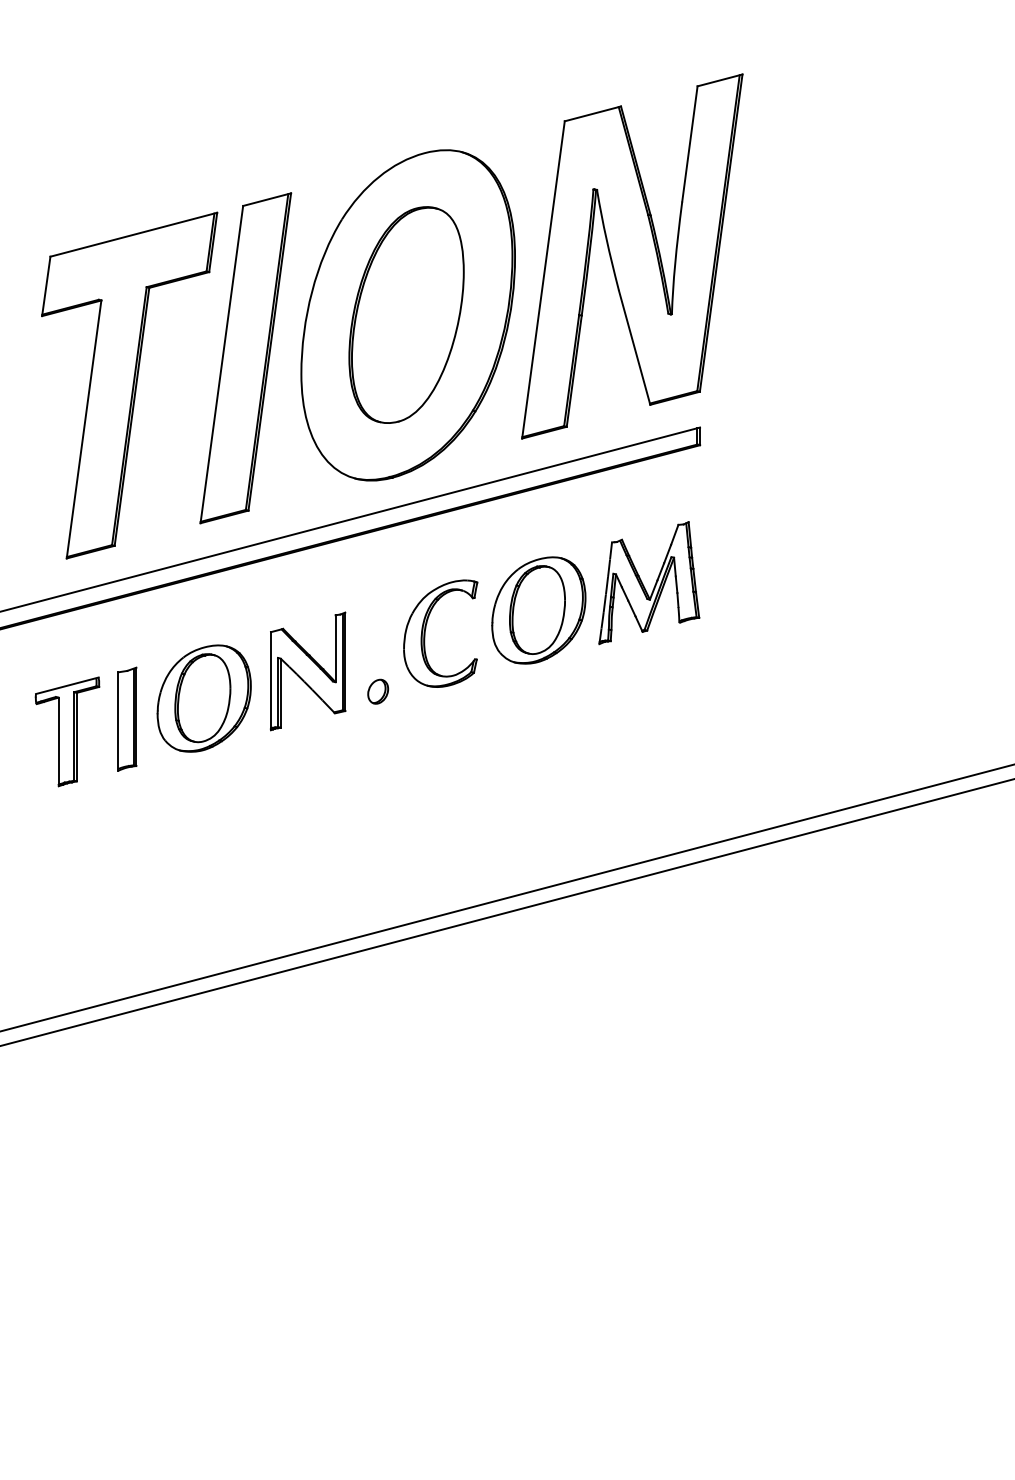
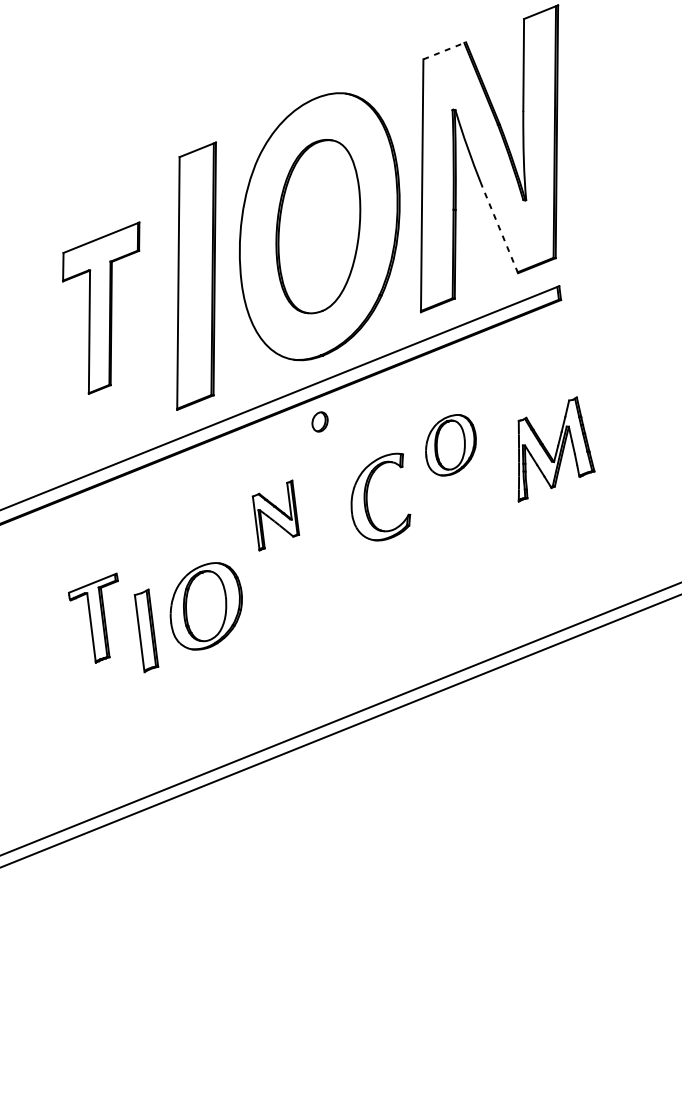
line: (593, 113) -> (445, 50), solid -> dashed
line: (634, 347) -> (500, 229), solid -> dashed
part: (129, 385) -> (108, 308), size x0.6
part: (649, 583) -> (552, 449), moved
part: (538, 610) -> (450, 445), size x0.7
part: (426, 628) -> (367, 495), moved
part: (307, 671) -> (275, 515), size x0.7
part: (378, 691) -> (320, 421), moved
part: (203, 698) -> (205, 606), moved
part: (127, 718) -> (146, 630), moved
part: (67, 731) -> (97, 619), moved

